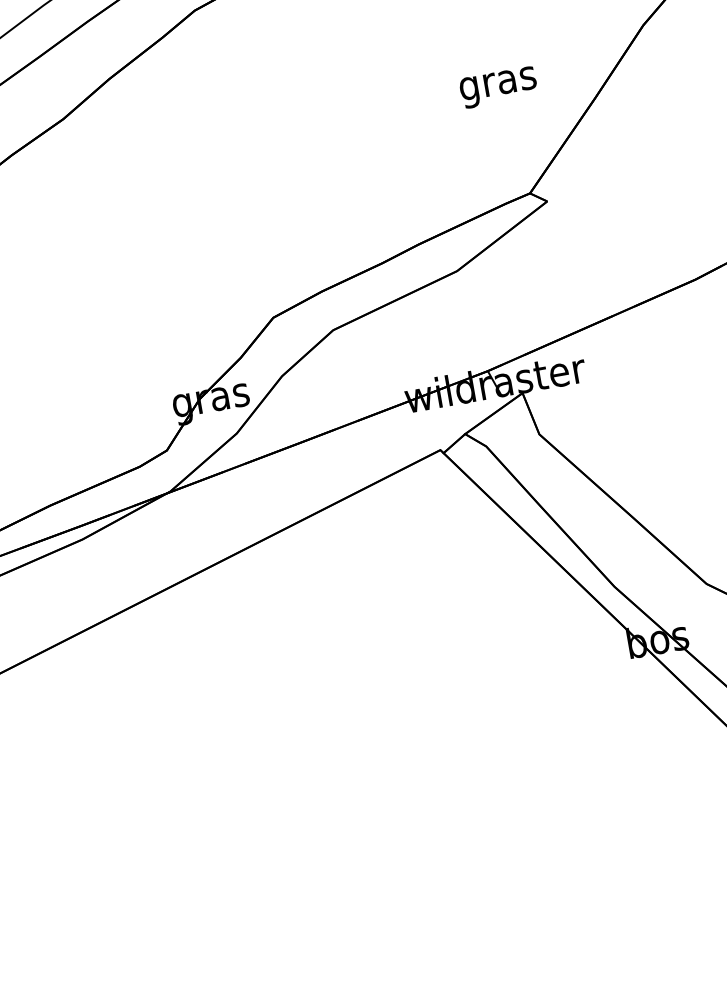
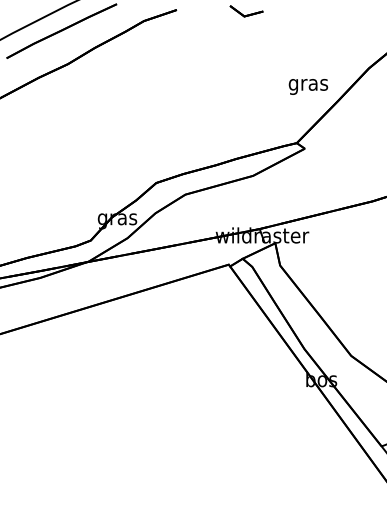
text: (498, 86) -> (308, 86), moved

